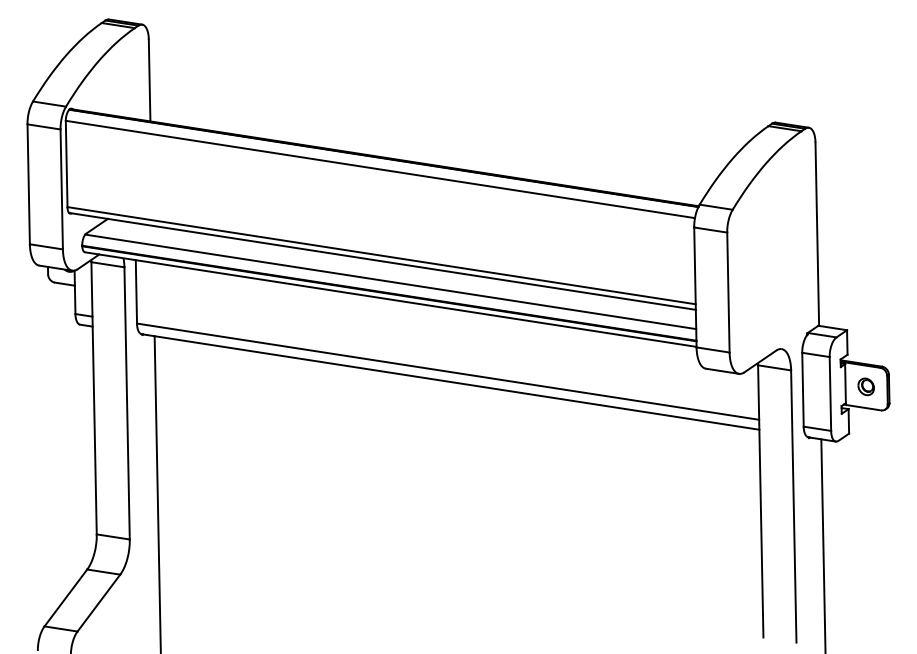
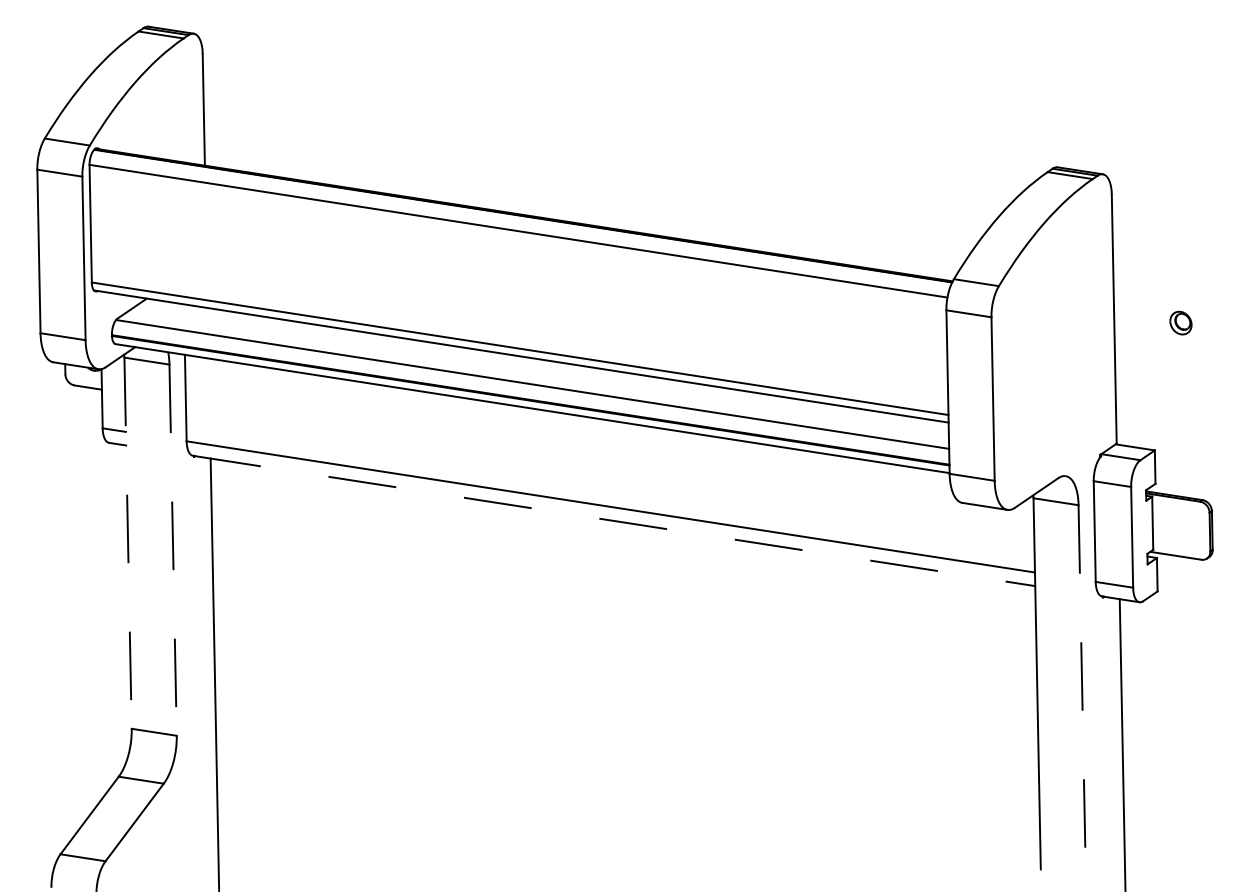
line: (451, 382) -> (615, 521), solid -> dashed
part: (865, 386) -> (1179, 322), moved
line: (94, 398) -> (128, 543), solid -> dashed
line: (127, 403) -> (173, 550), solid -> dashed
line: (793, 507) -> (1081, 692), solid -> dashed

